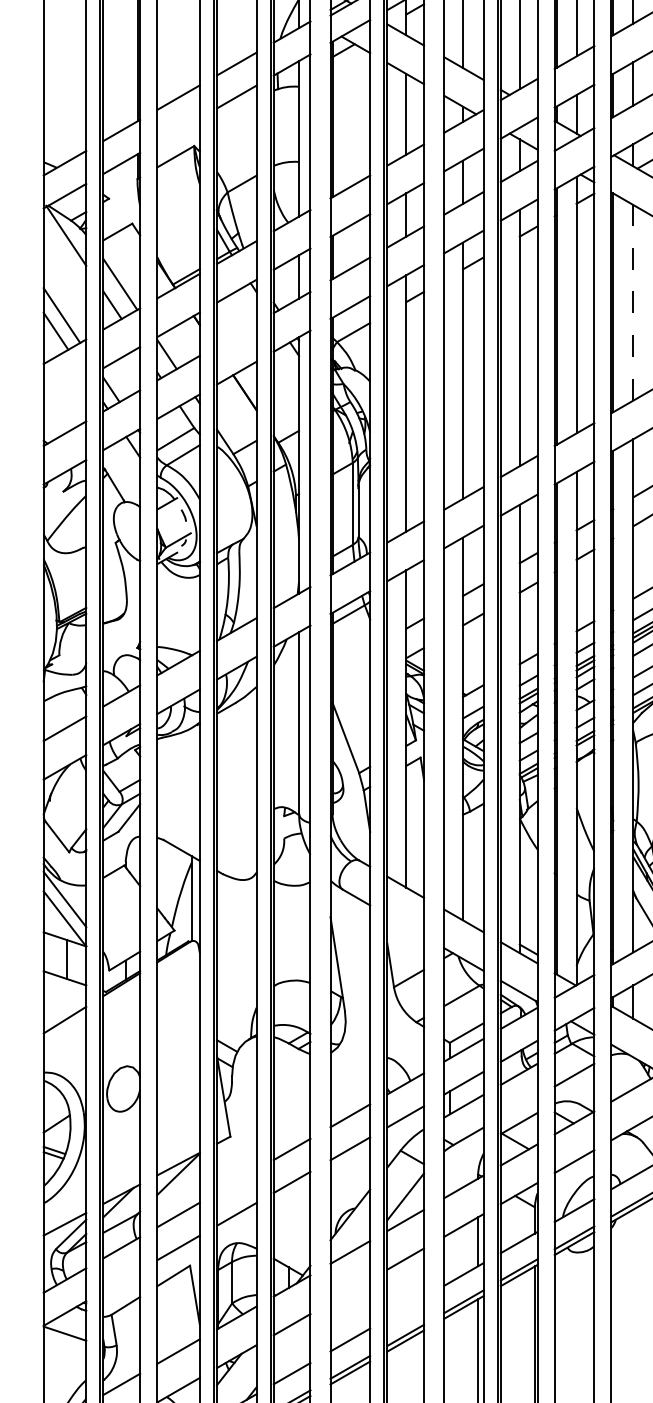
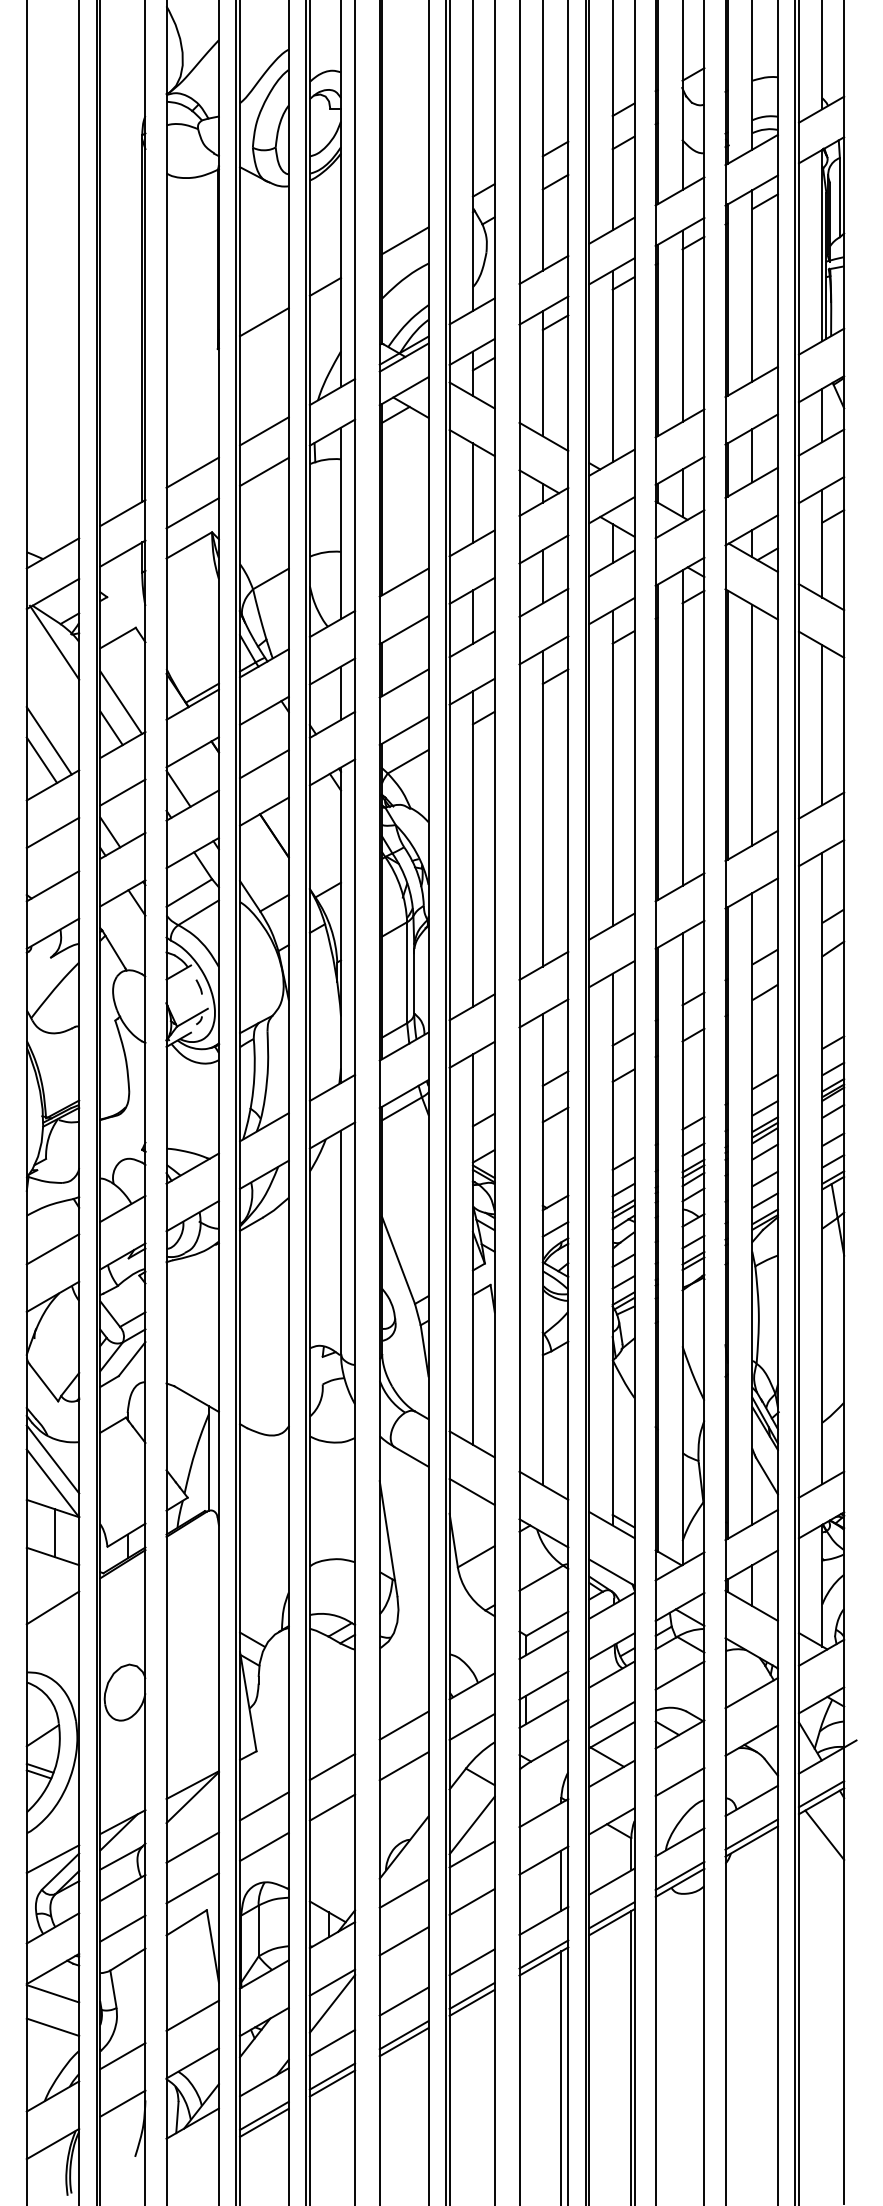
line: (178, 130) -> (192, 513), added
line: (633, 302) -> (752, 724), dashed -> solid
line: (236, 334) -> (264, 764), added
line: (64, 390) -> (52, 832), added
line: (405, 925) -> (471, 1491), added
line: (518, 1106) -> (611, 1714), added
line: (236, 1181) -> (264, 1806), added
line: (121, 1280) -> (122, 1928), added
line: (349, 1291) -> (403, 1941), added
line: (405, 1308) -> (471, 1962), added
line: (292, 1341) -> (332, 2003), added
line: (64, 1360) -> (52, 2026), added

